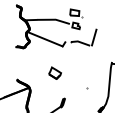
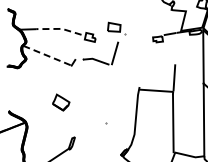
part: (76, 13) -> (116, 28), moved
line: (54, 19) -> (60, 28), solid -> dashed
line: (45, 39) -> (47, 55), solid -> dashed

